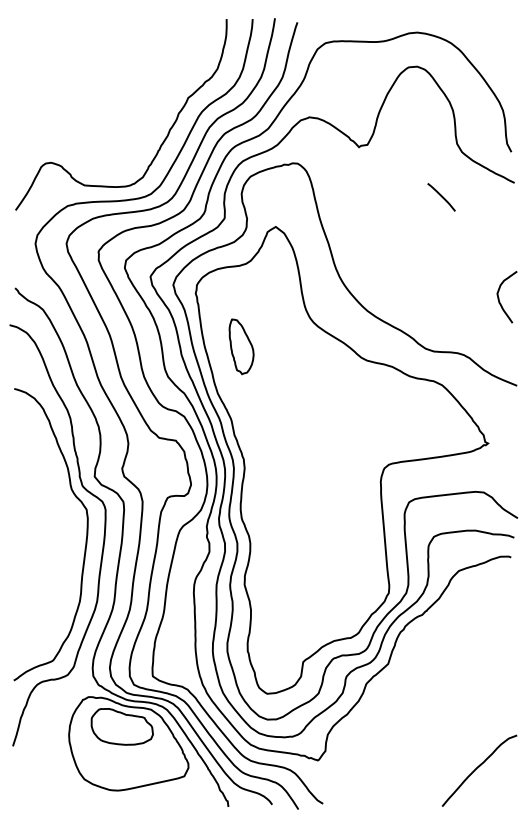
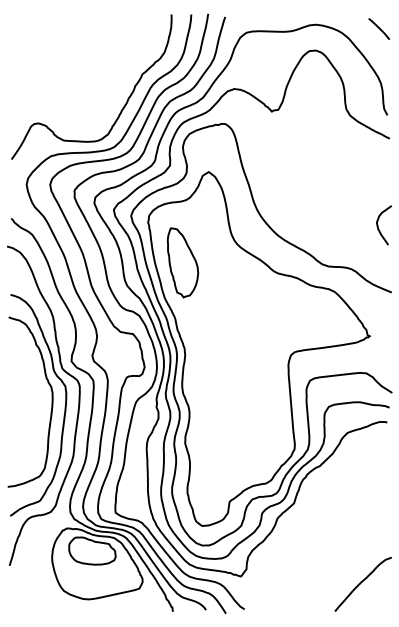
line: (441, 197) -> (379, 29), moved
part: (241, 346) -> (182, 262), size x1.67
curve: (68, 529) -> (51, 401), added

